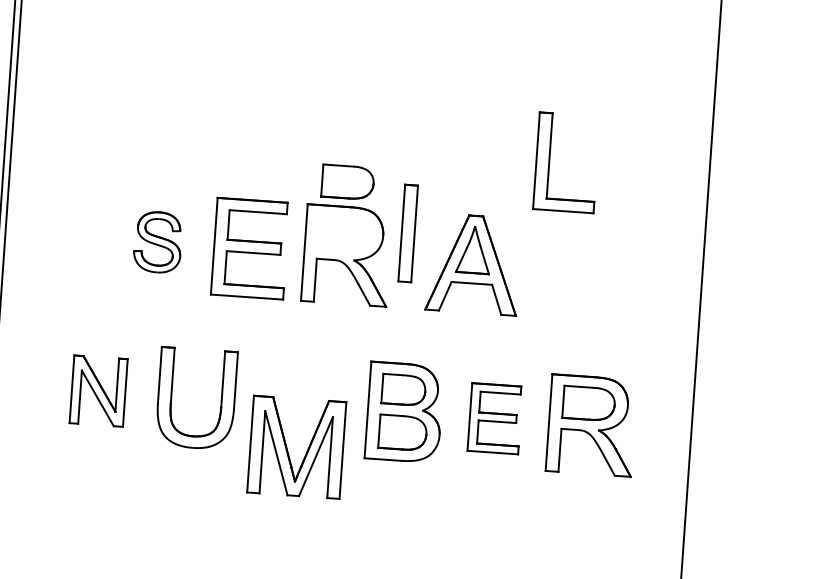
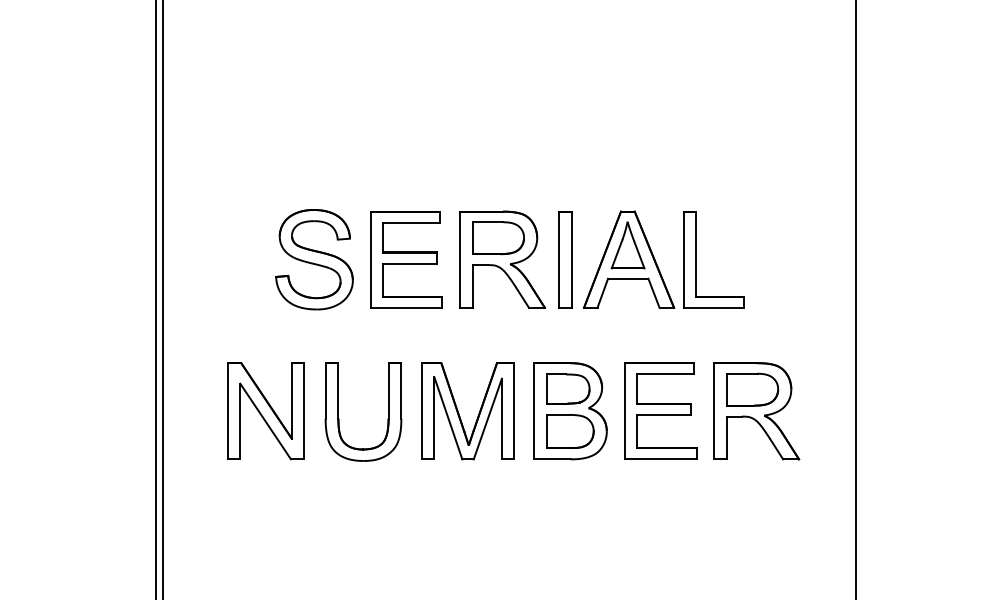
part: (549, 161) -> (696, 259), moved
part: (347, 182) -> (498, 238), moved
part: (407, 233) -> (565, 259), moved
part: (157, 242) -> (314, 259), size x1.67
part: (98, 391) -> (265, 411), size x1.43
part: (495, 418) -> (660, 410), size x1.43
part: (287, 449) -> (459, 413), moved

